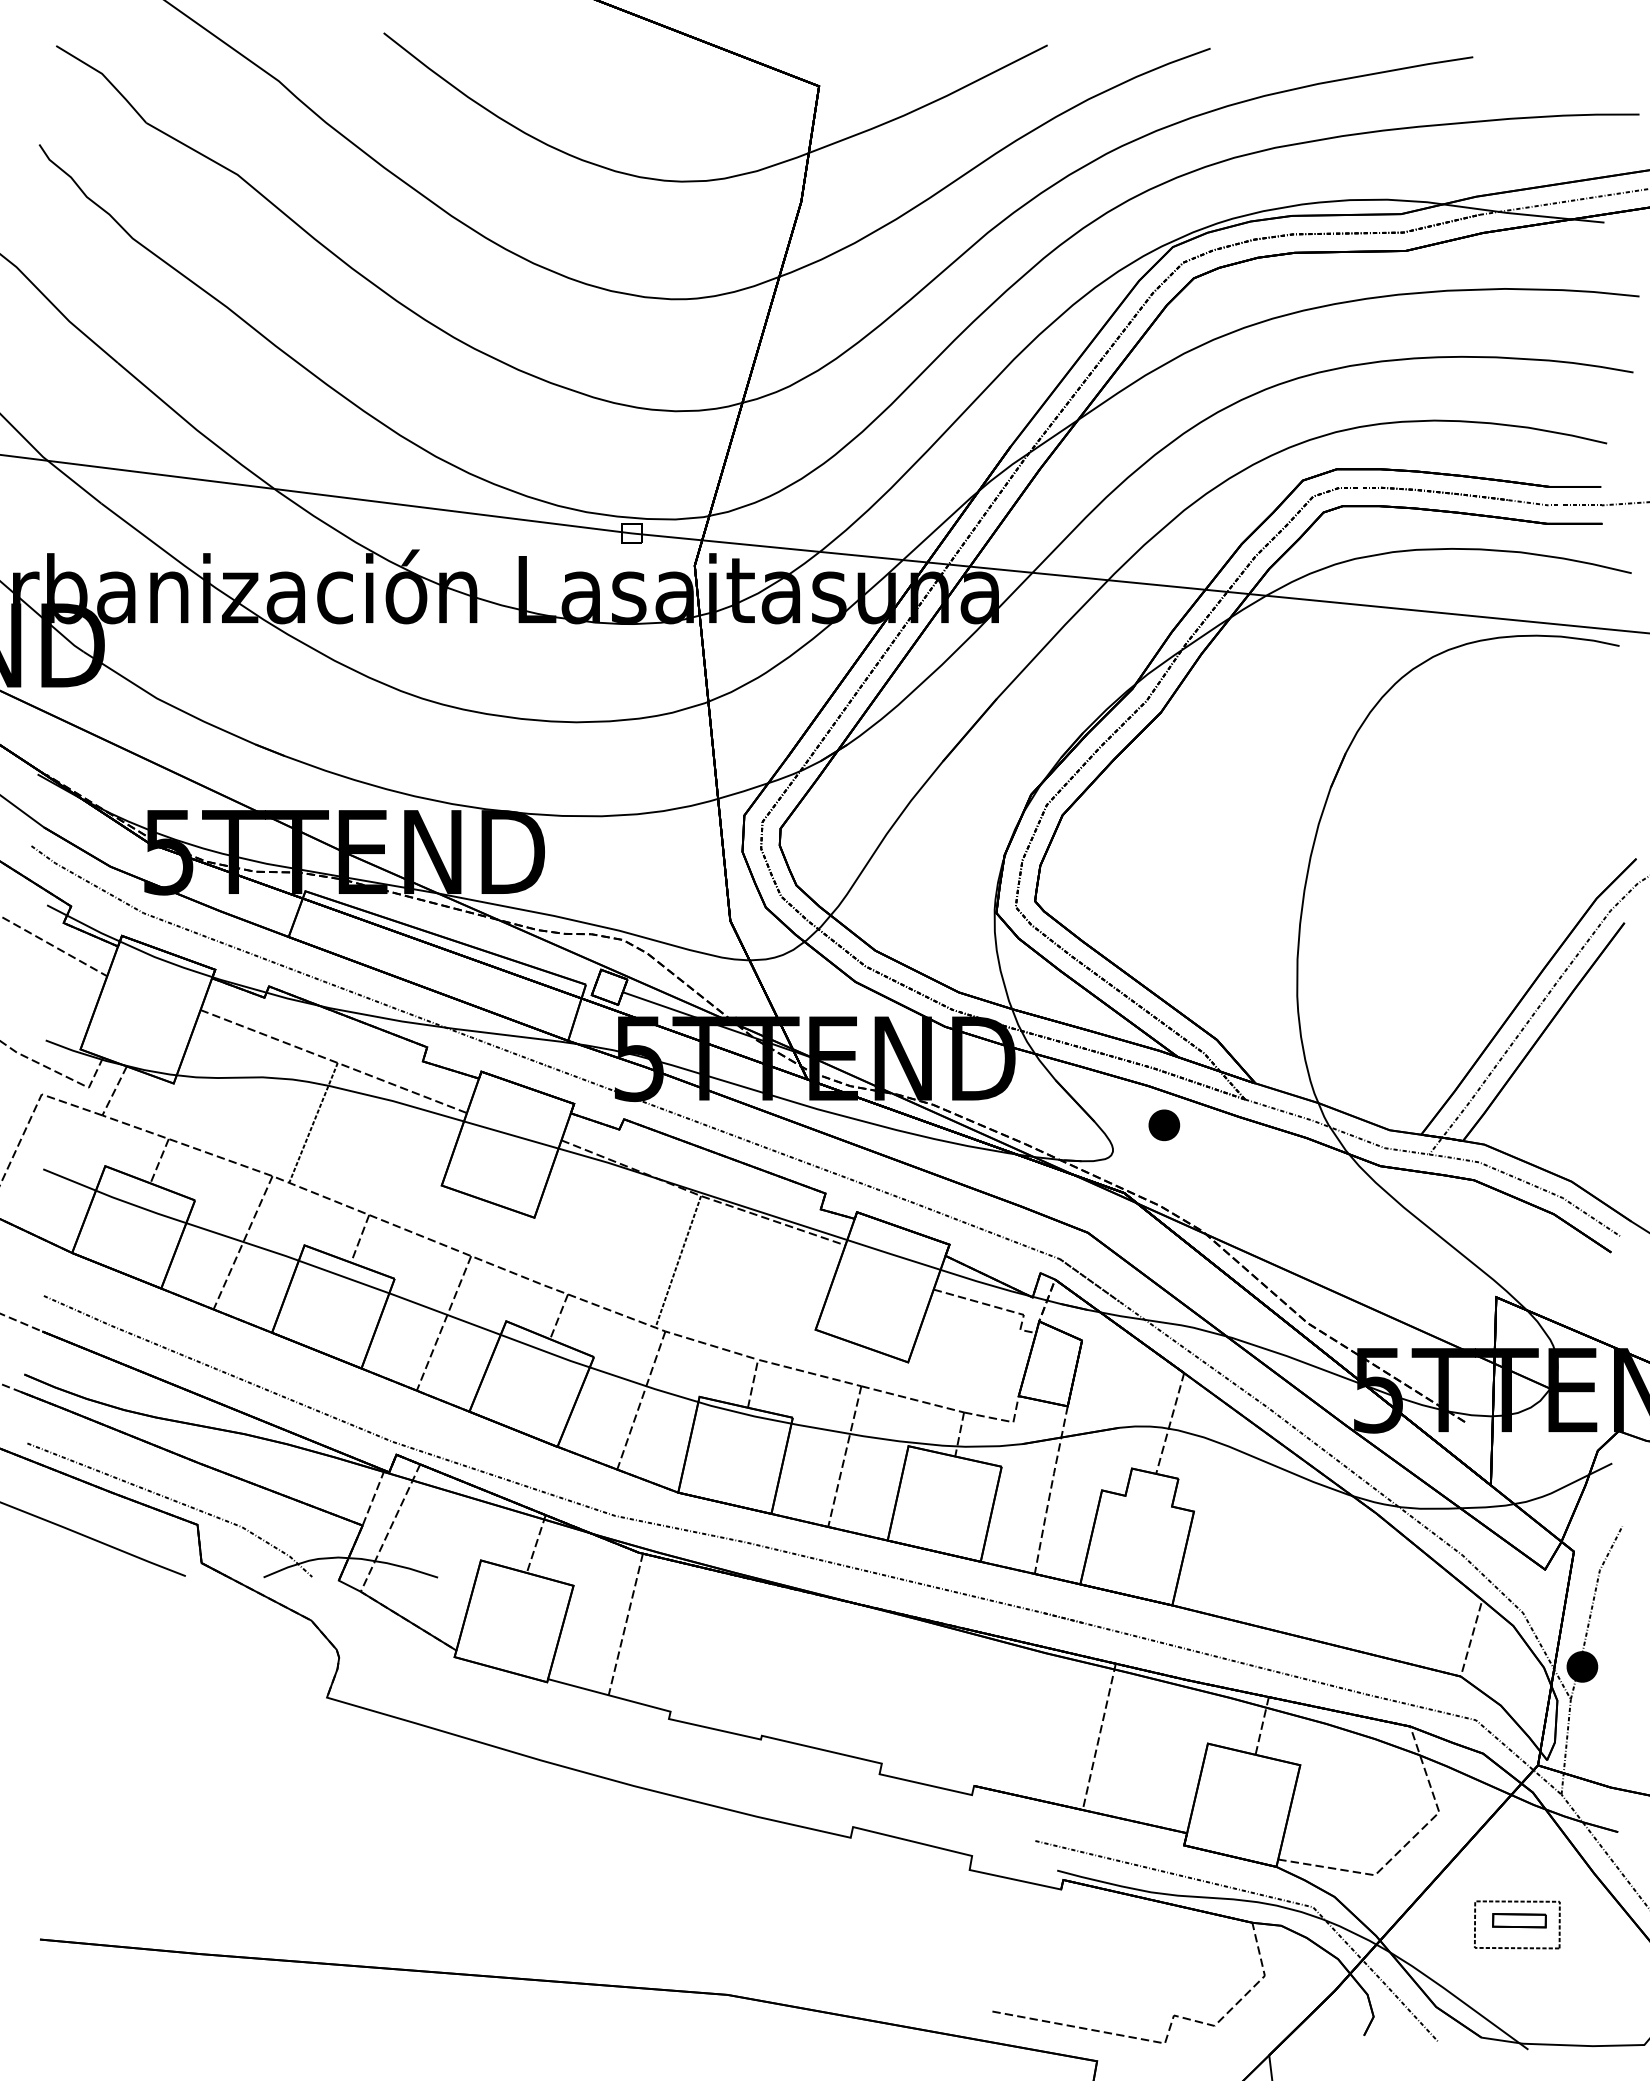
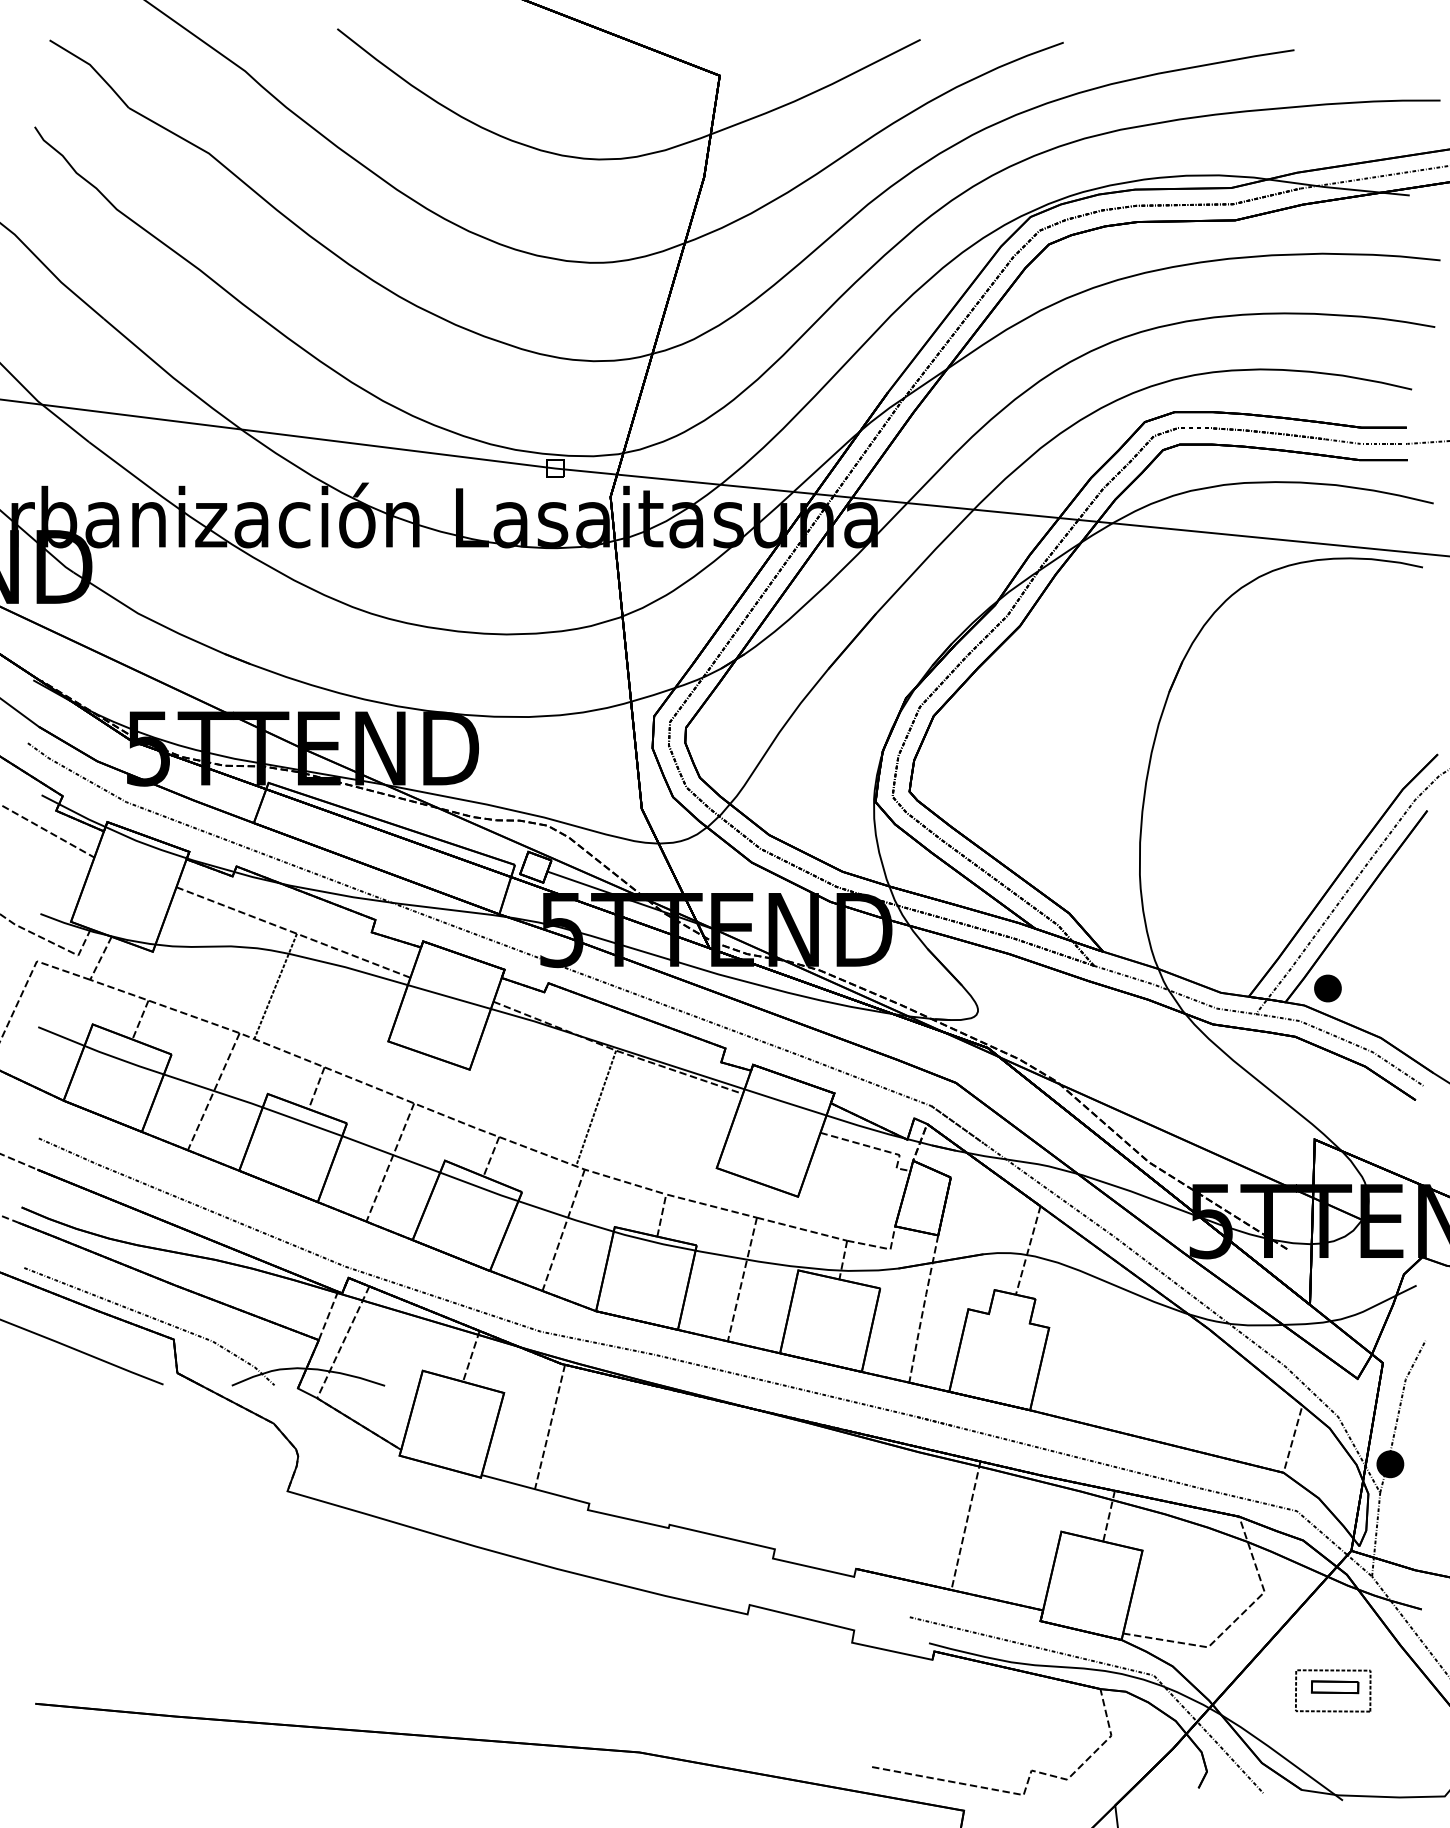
part: (1164, 1125) -> (1328, 988), moved

